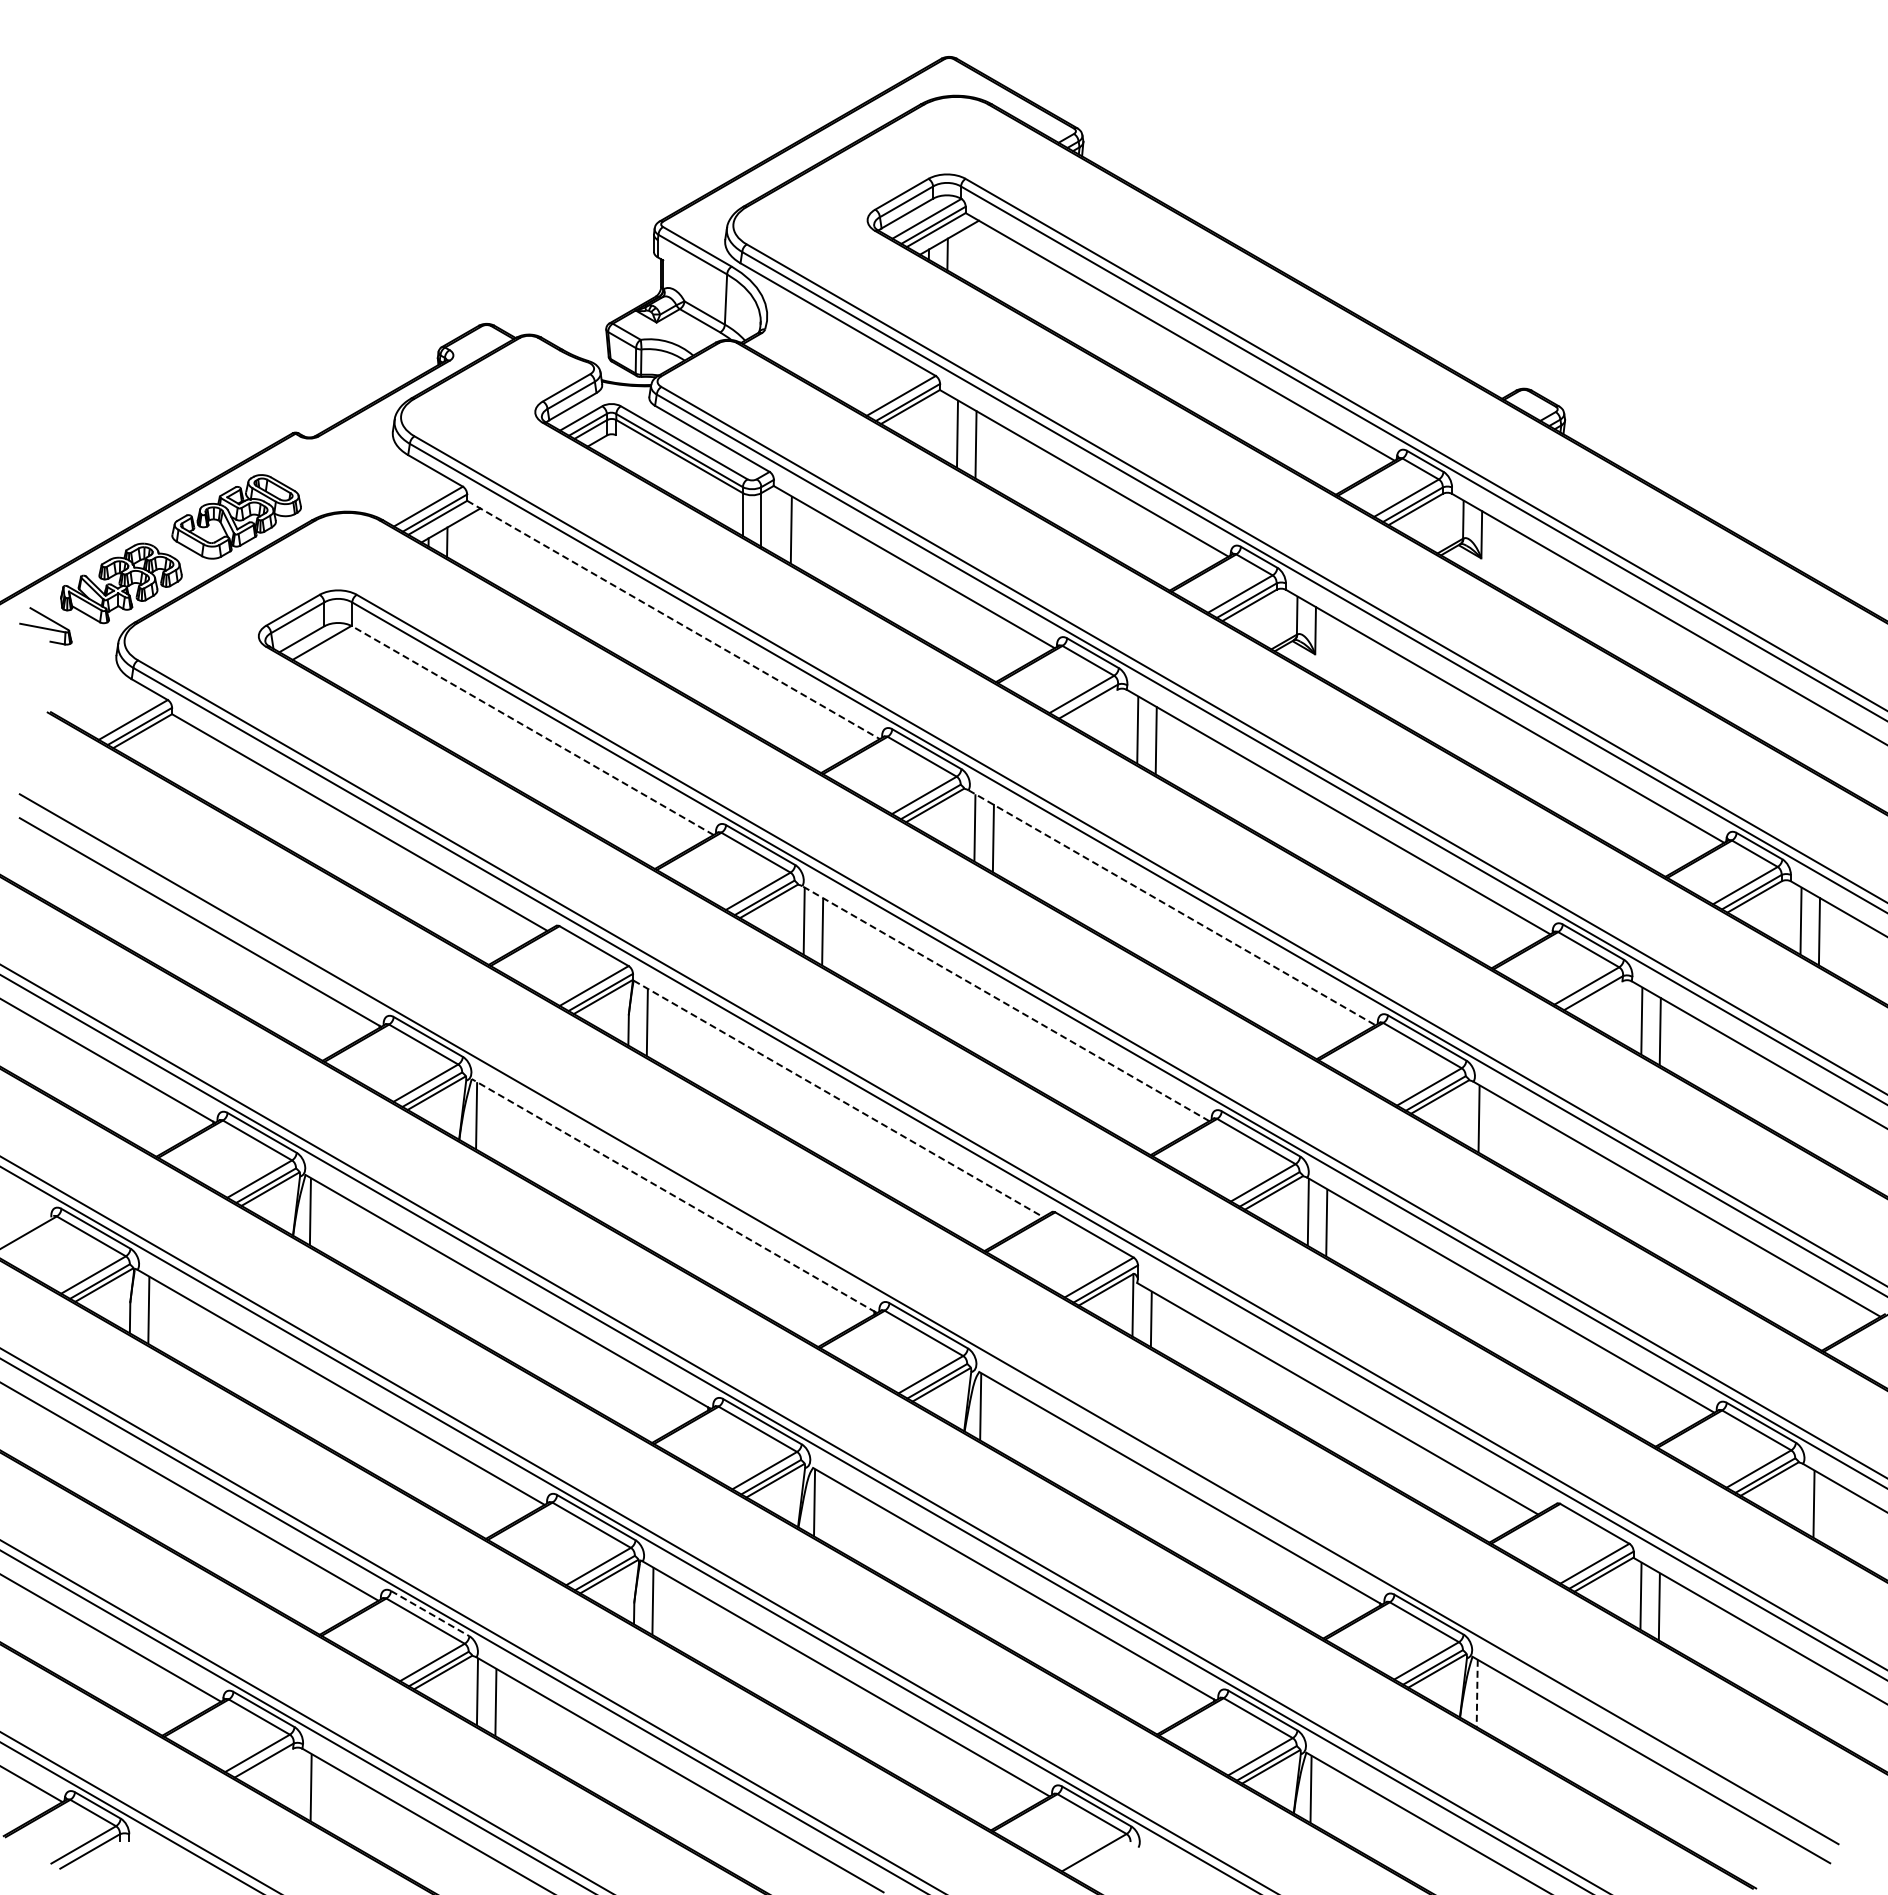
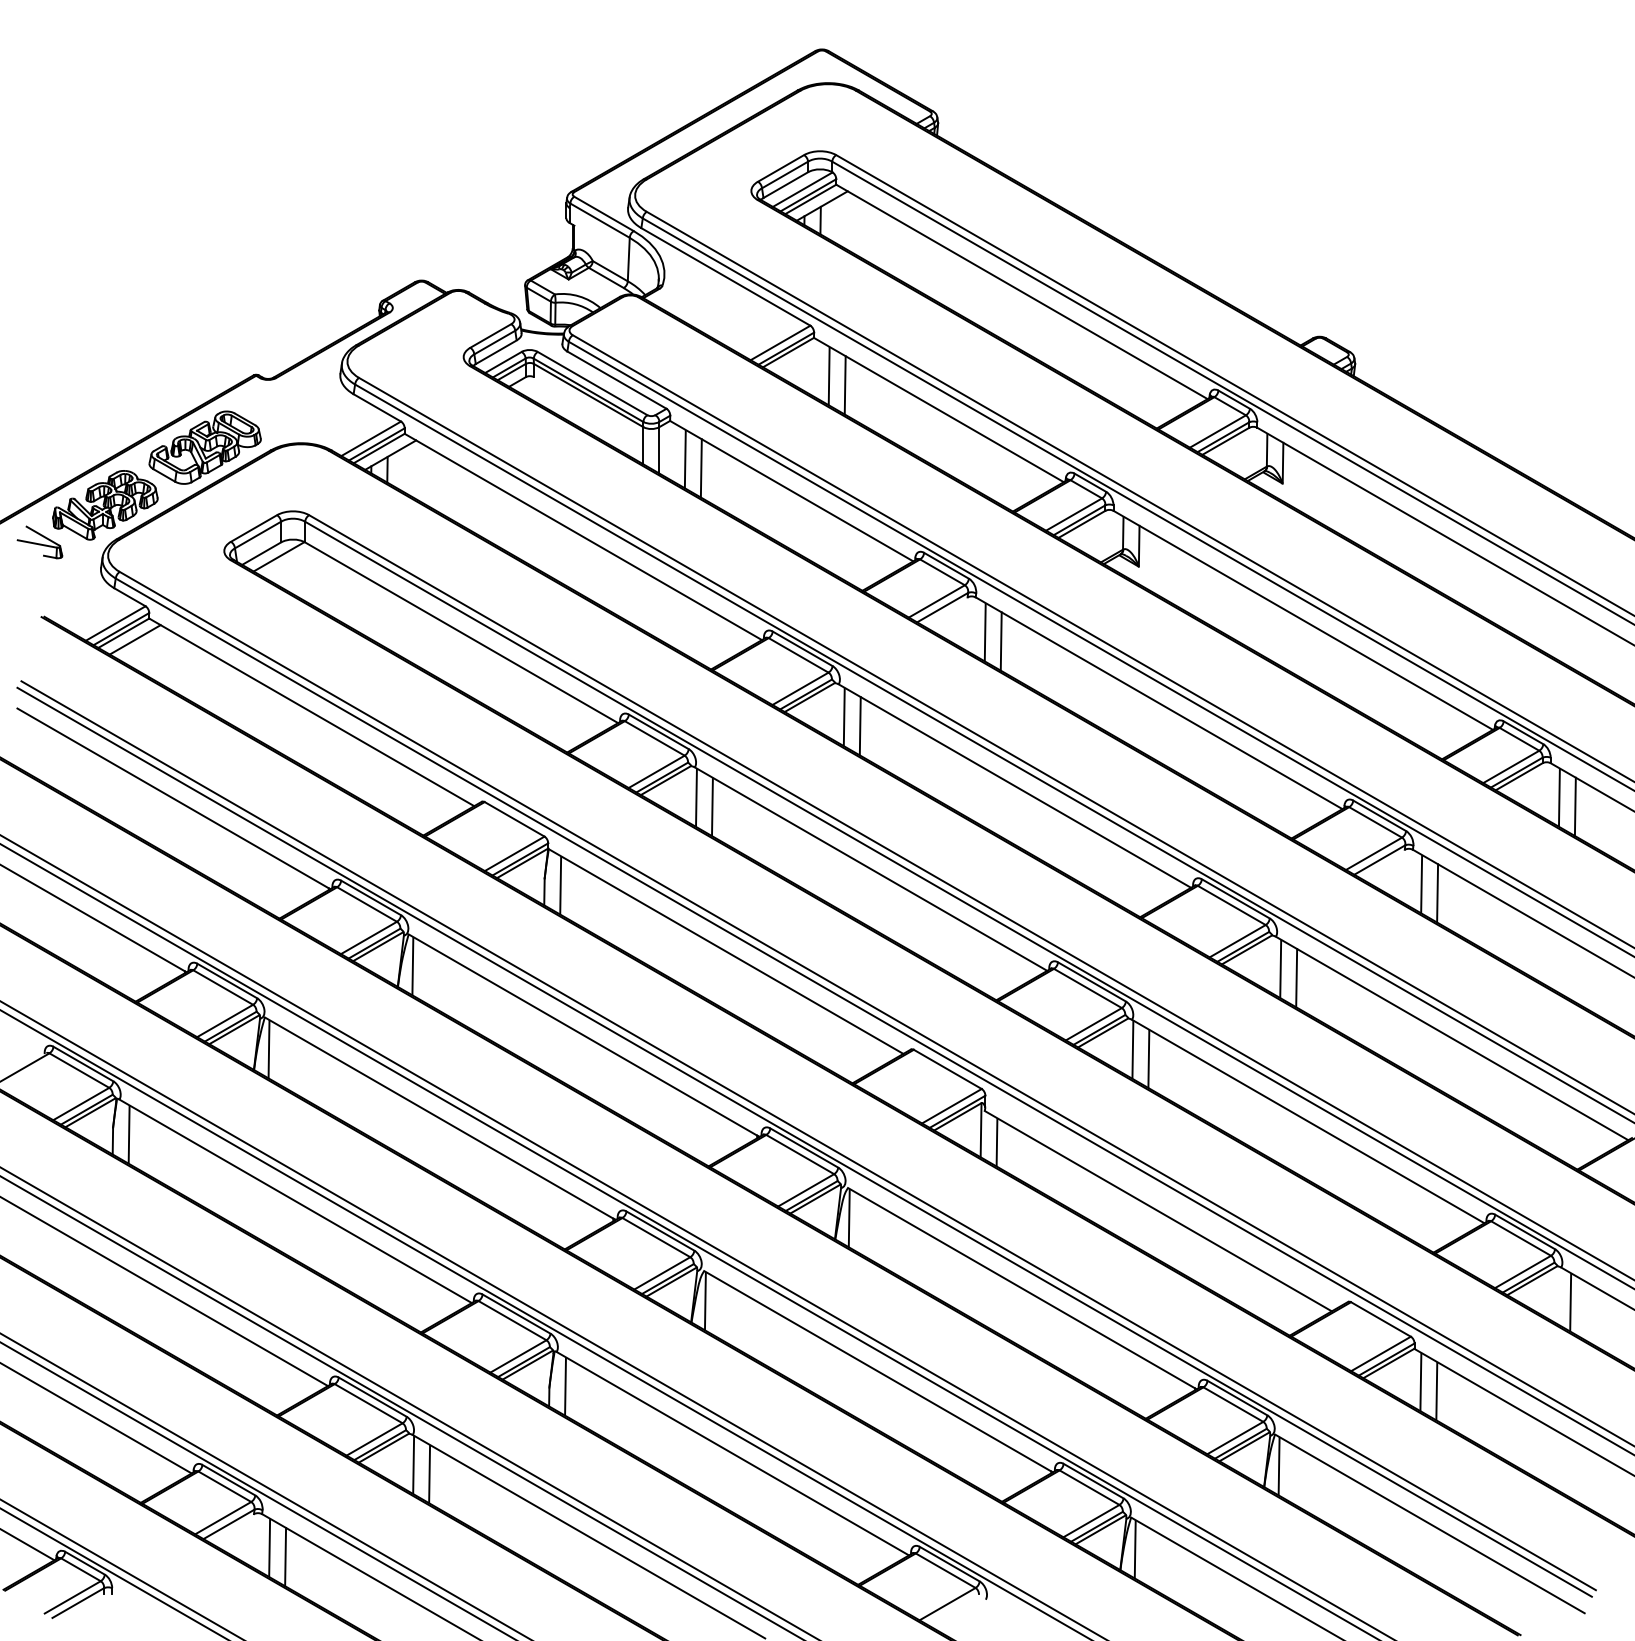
line: (809, 540) -> (701, 468), added
line: (673, 620) -> (583, 537), dashed -> solid
line: (532, 730) -> (461, 632), dashed -> solid
line: (155, 738) -> (134, 639), added
line: (1172, 908) -> (1015, 786), dashed -> solid
line: (1005, 1003) -> (870, 868), dashed -> solid
line: (838, 1099) -> (726, 952), dashed -> solid
line: (1497, 1129) -> (1296, 978), added
line: (673, 1195) -> (583, 1035), dashed -> solid
line: (933, 1311) -> (808, 1135), added
line: (430, 1613) -> (372, 1397), dashed -> solid
line: (1477, 1693) -> (1279, 1466), dashed -> solid
line: (329, 1797) -> (285, 1556), added

